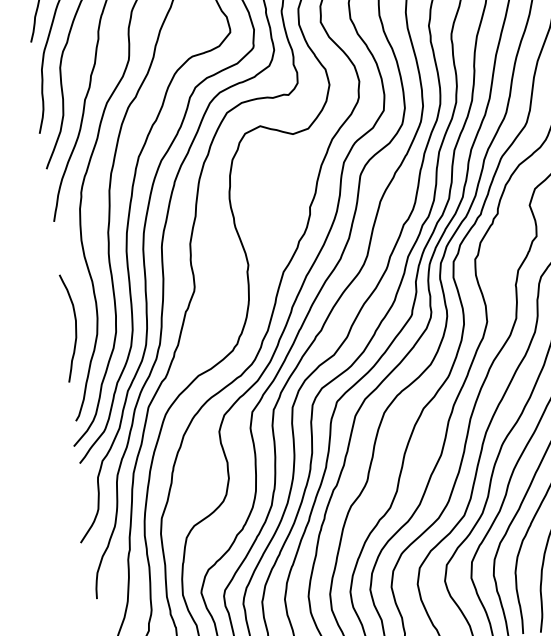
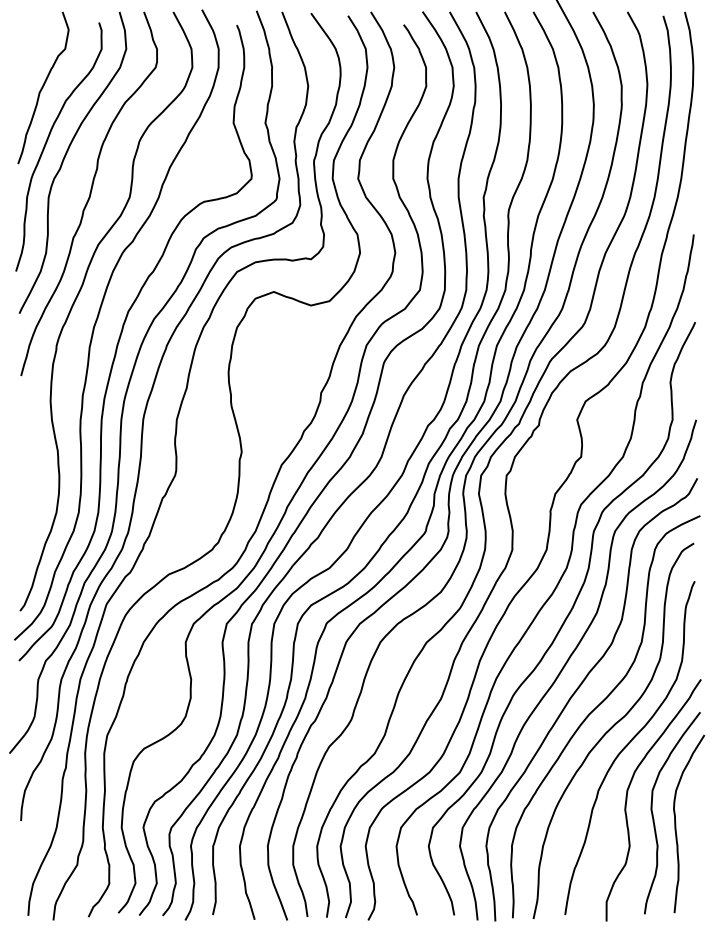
curve: (74, 327) -> (31, 501), removed

